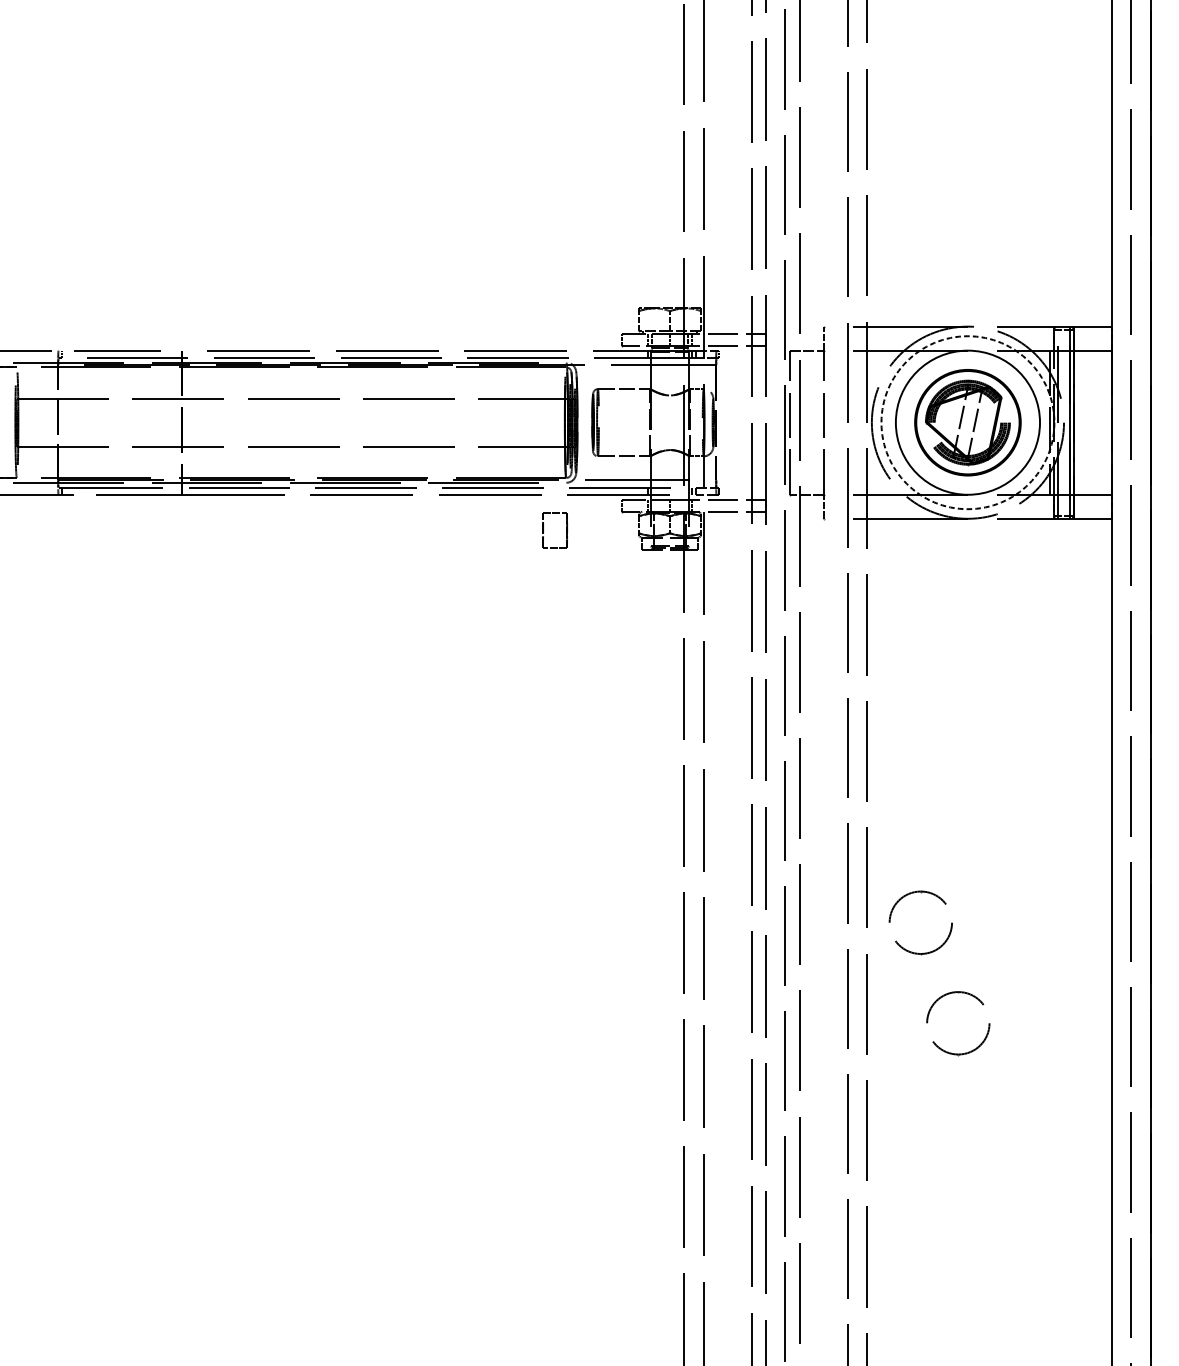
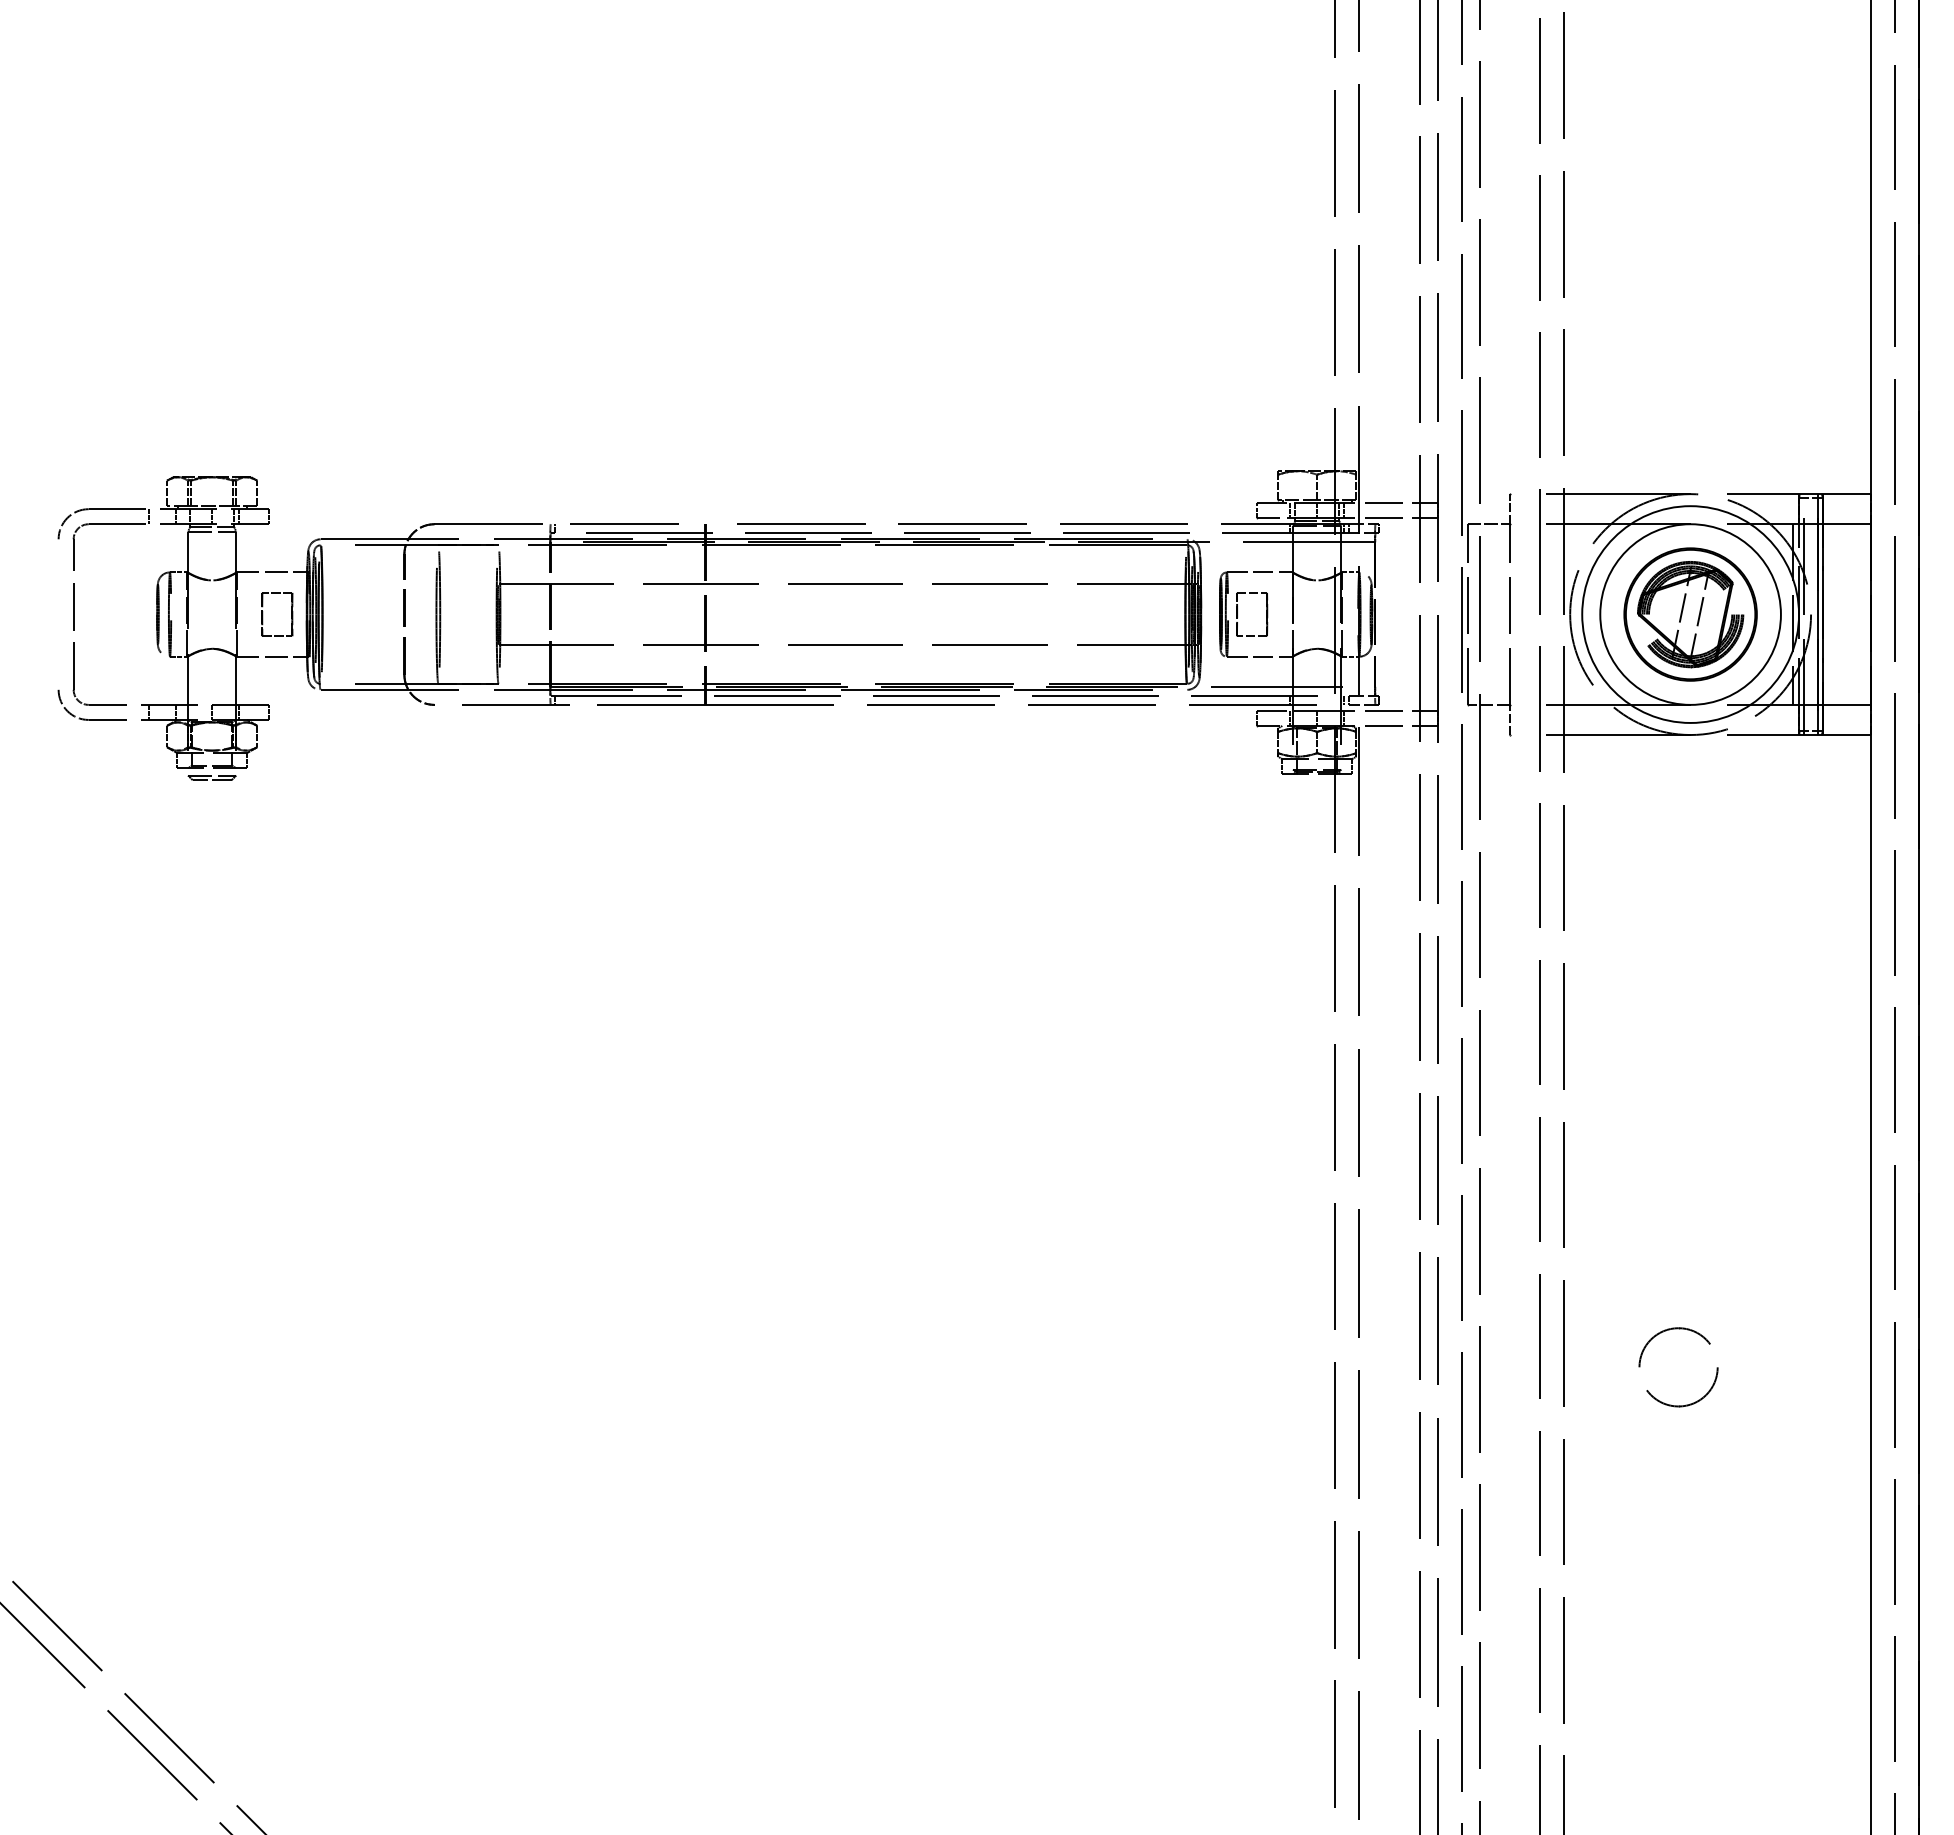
circle: (967, 422) -> (1690, 614), dashed -> solid
part: (566, 530) -> (1266, 614), moved
part: (897, 942) -> (1602, 1265), removed

